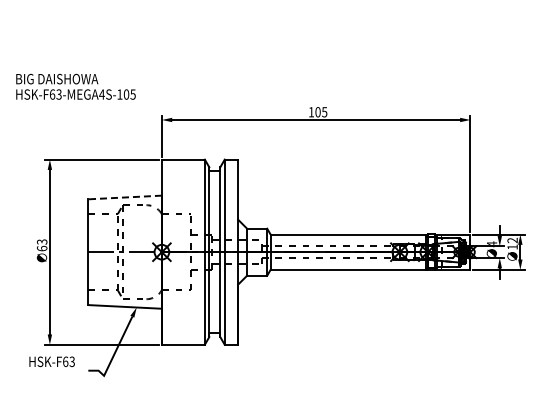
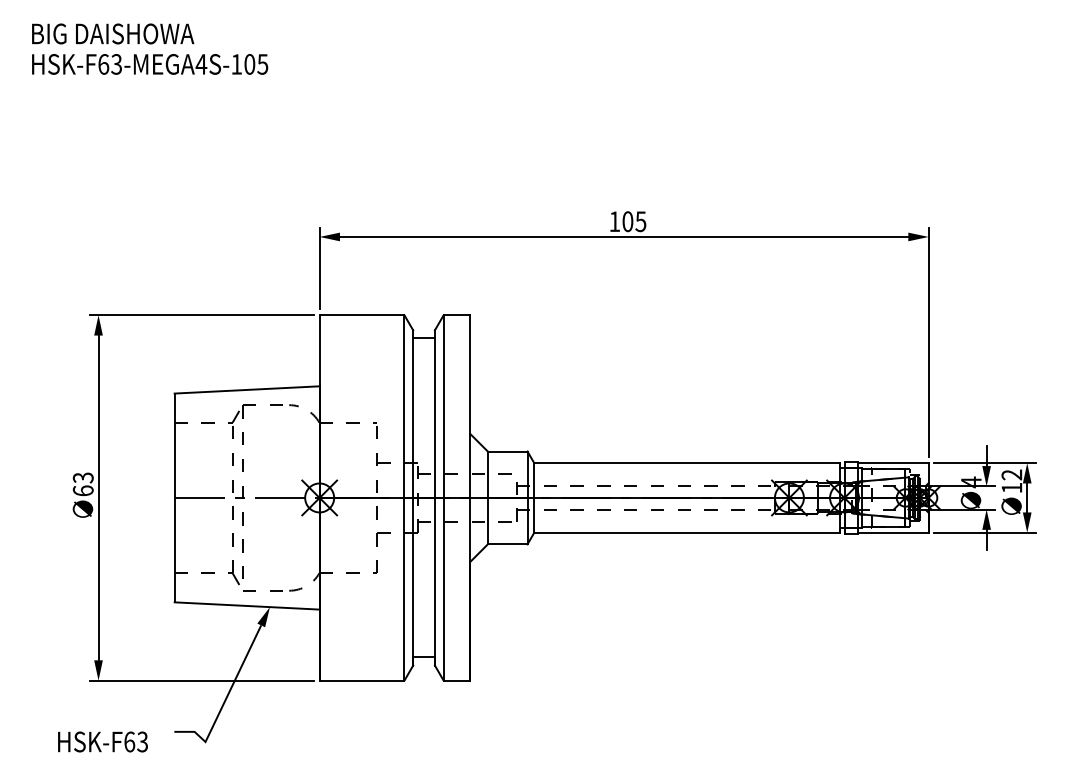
text: (75, 86) -> (149, 48), moved
line: (125, 197) -> (247, 389), dashed -> solid
text: (51, 361) -> (101, 741), moved

